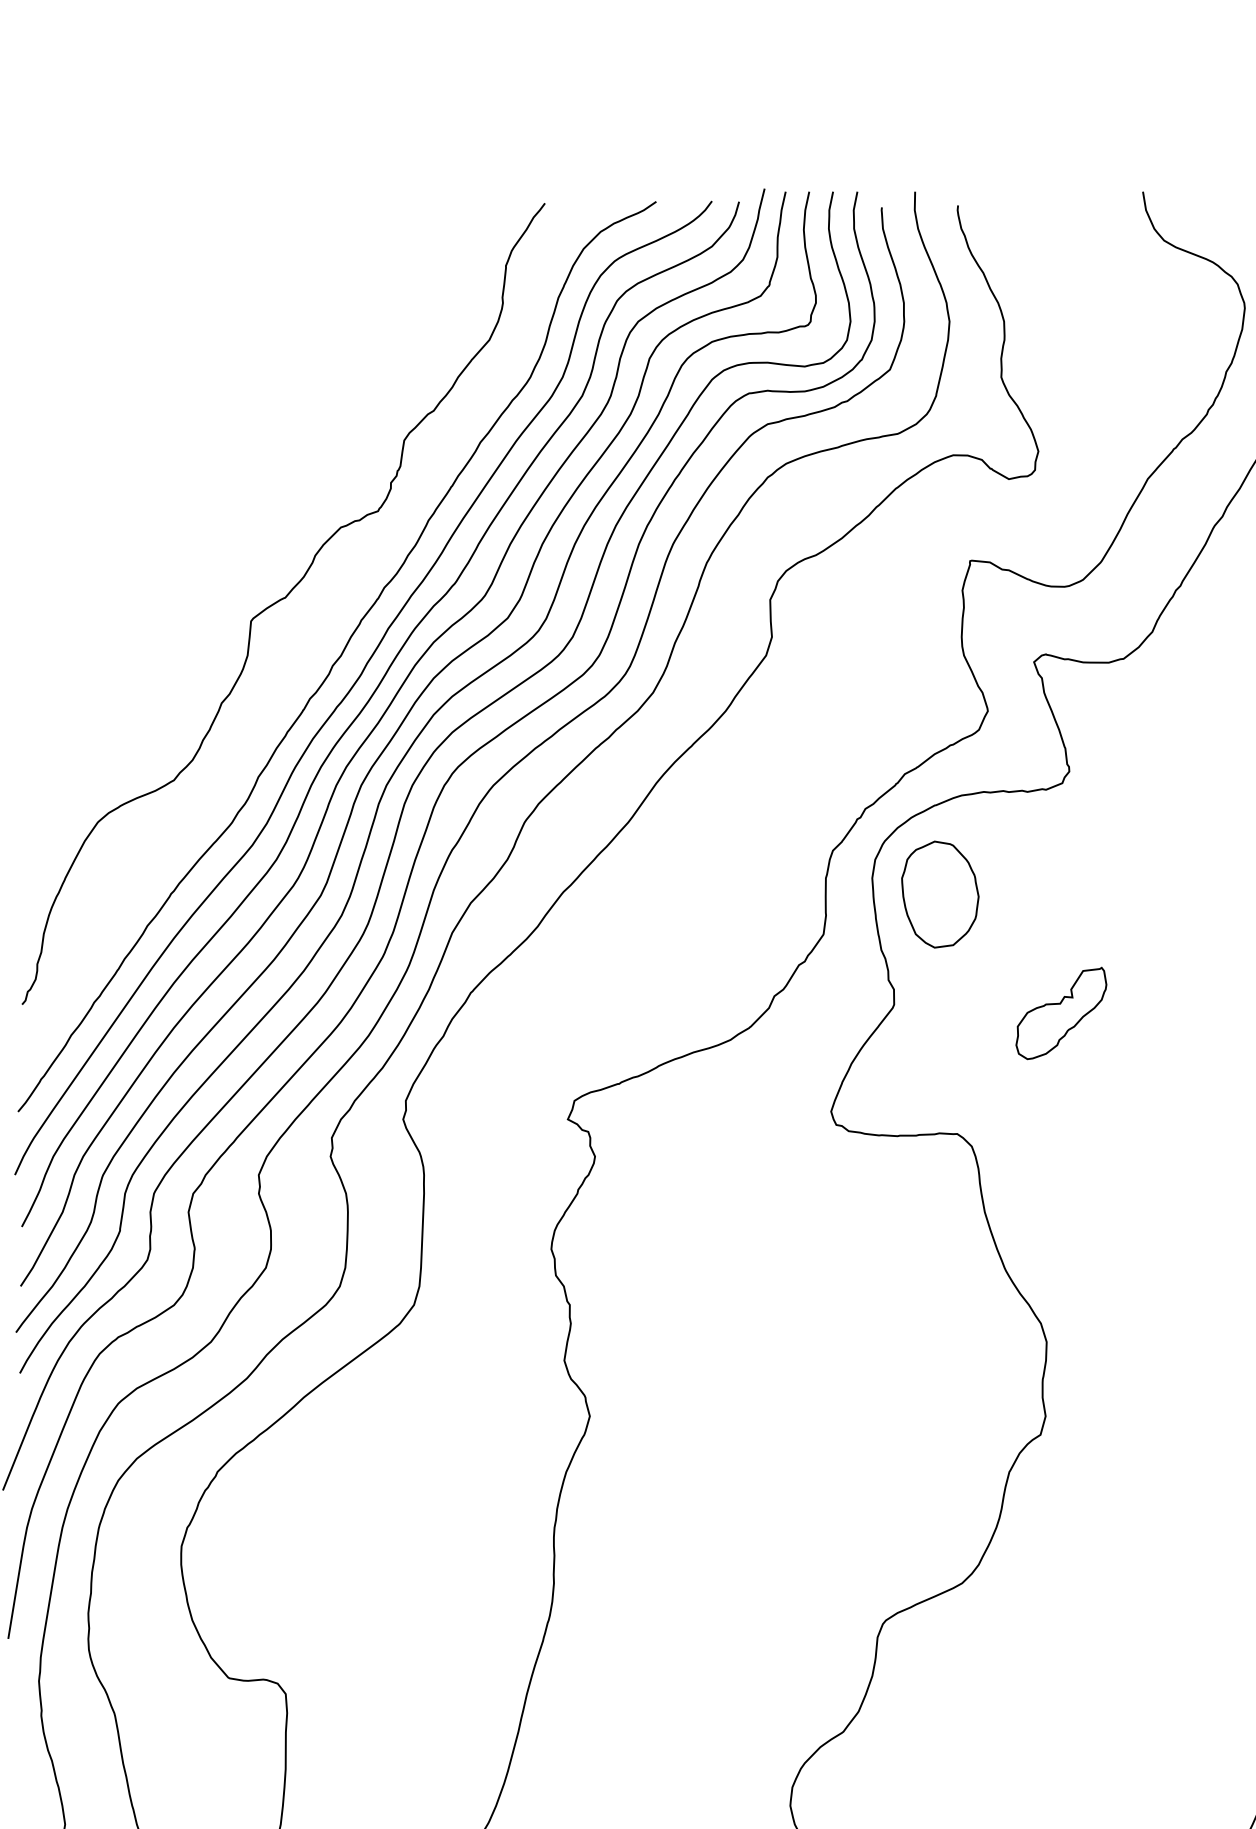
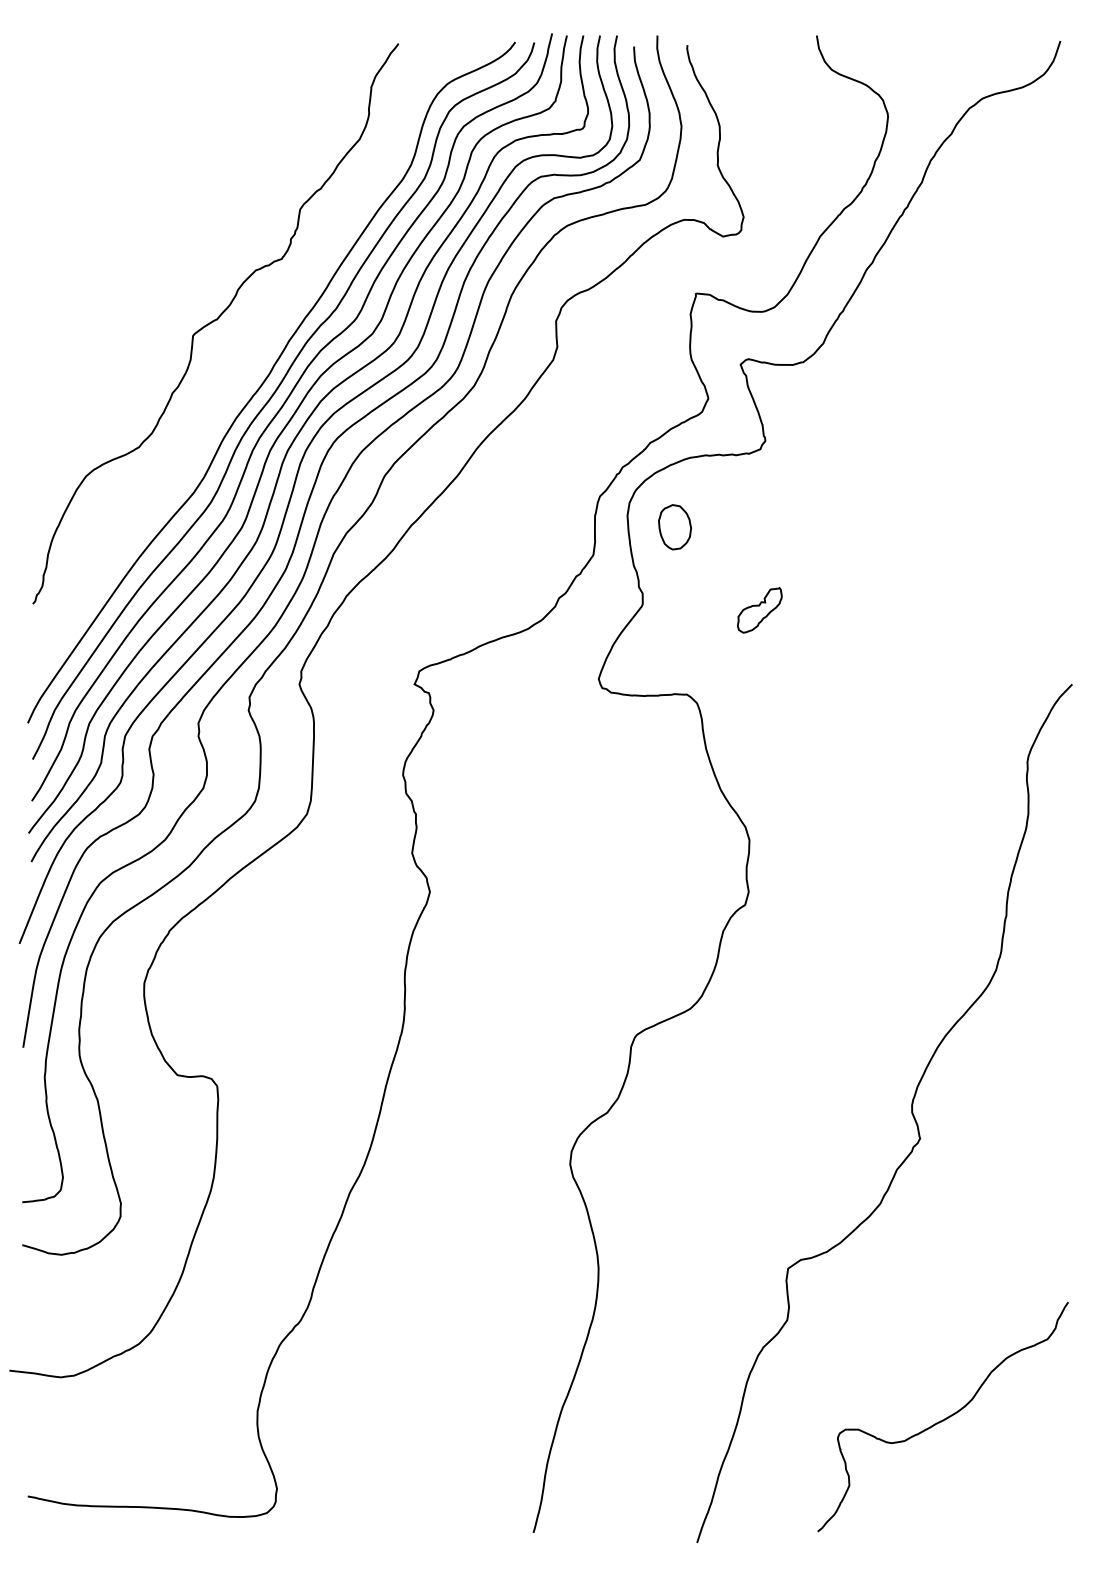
curve: (337, 657) -> (253, 361), removed
part: (939, 895) -> (674, 527), size x0.6
part: (1061, 1013) -> (759, 610), size x0.7

